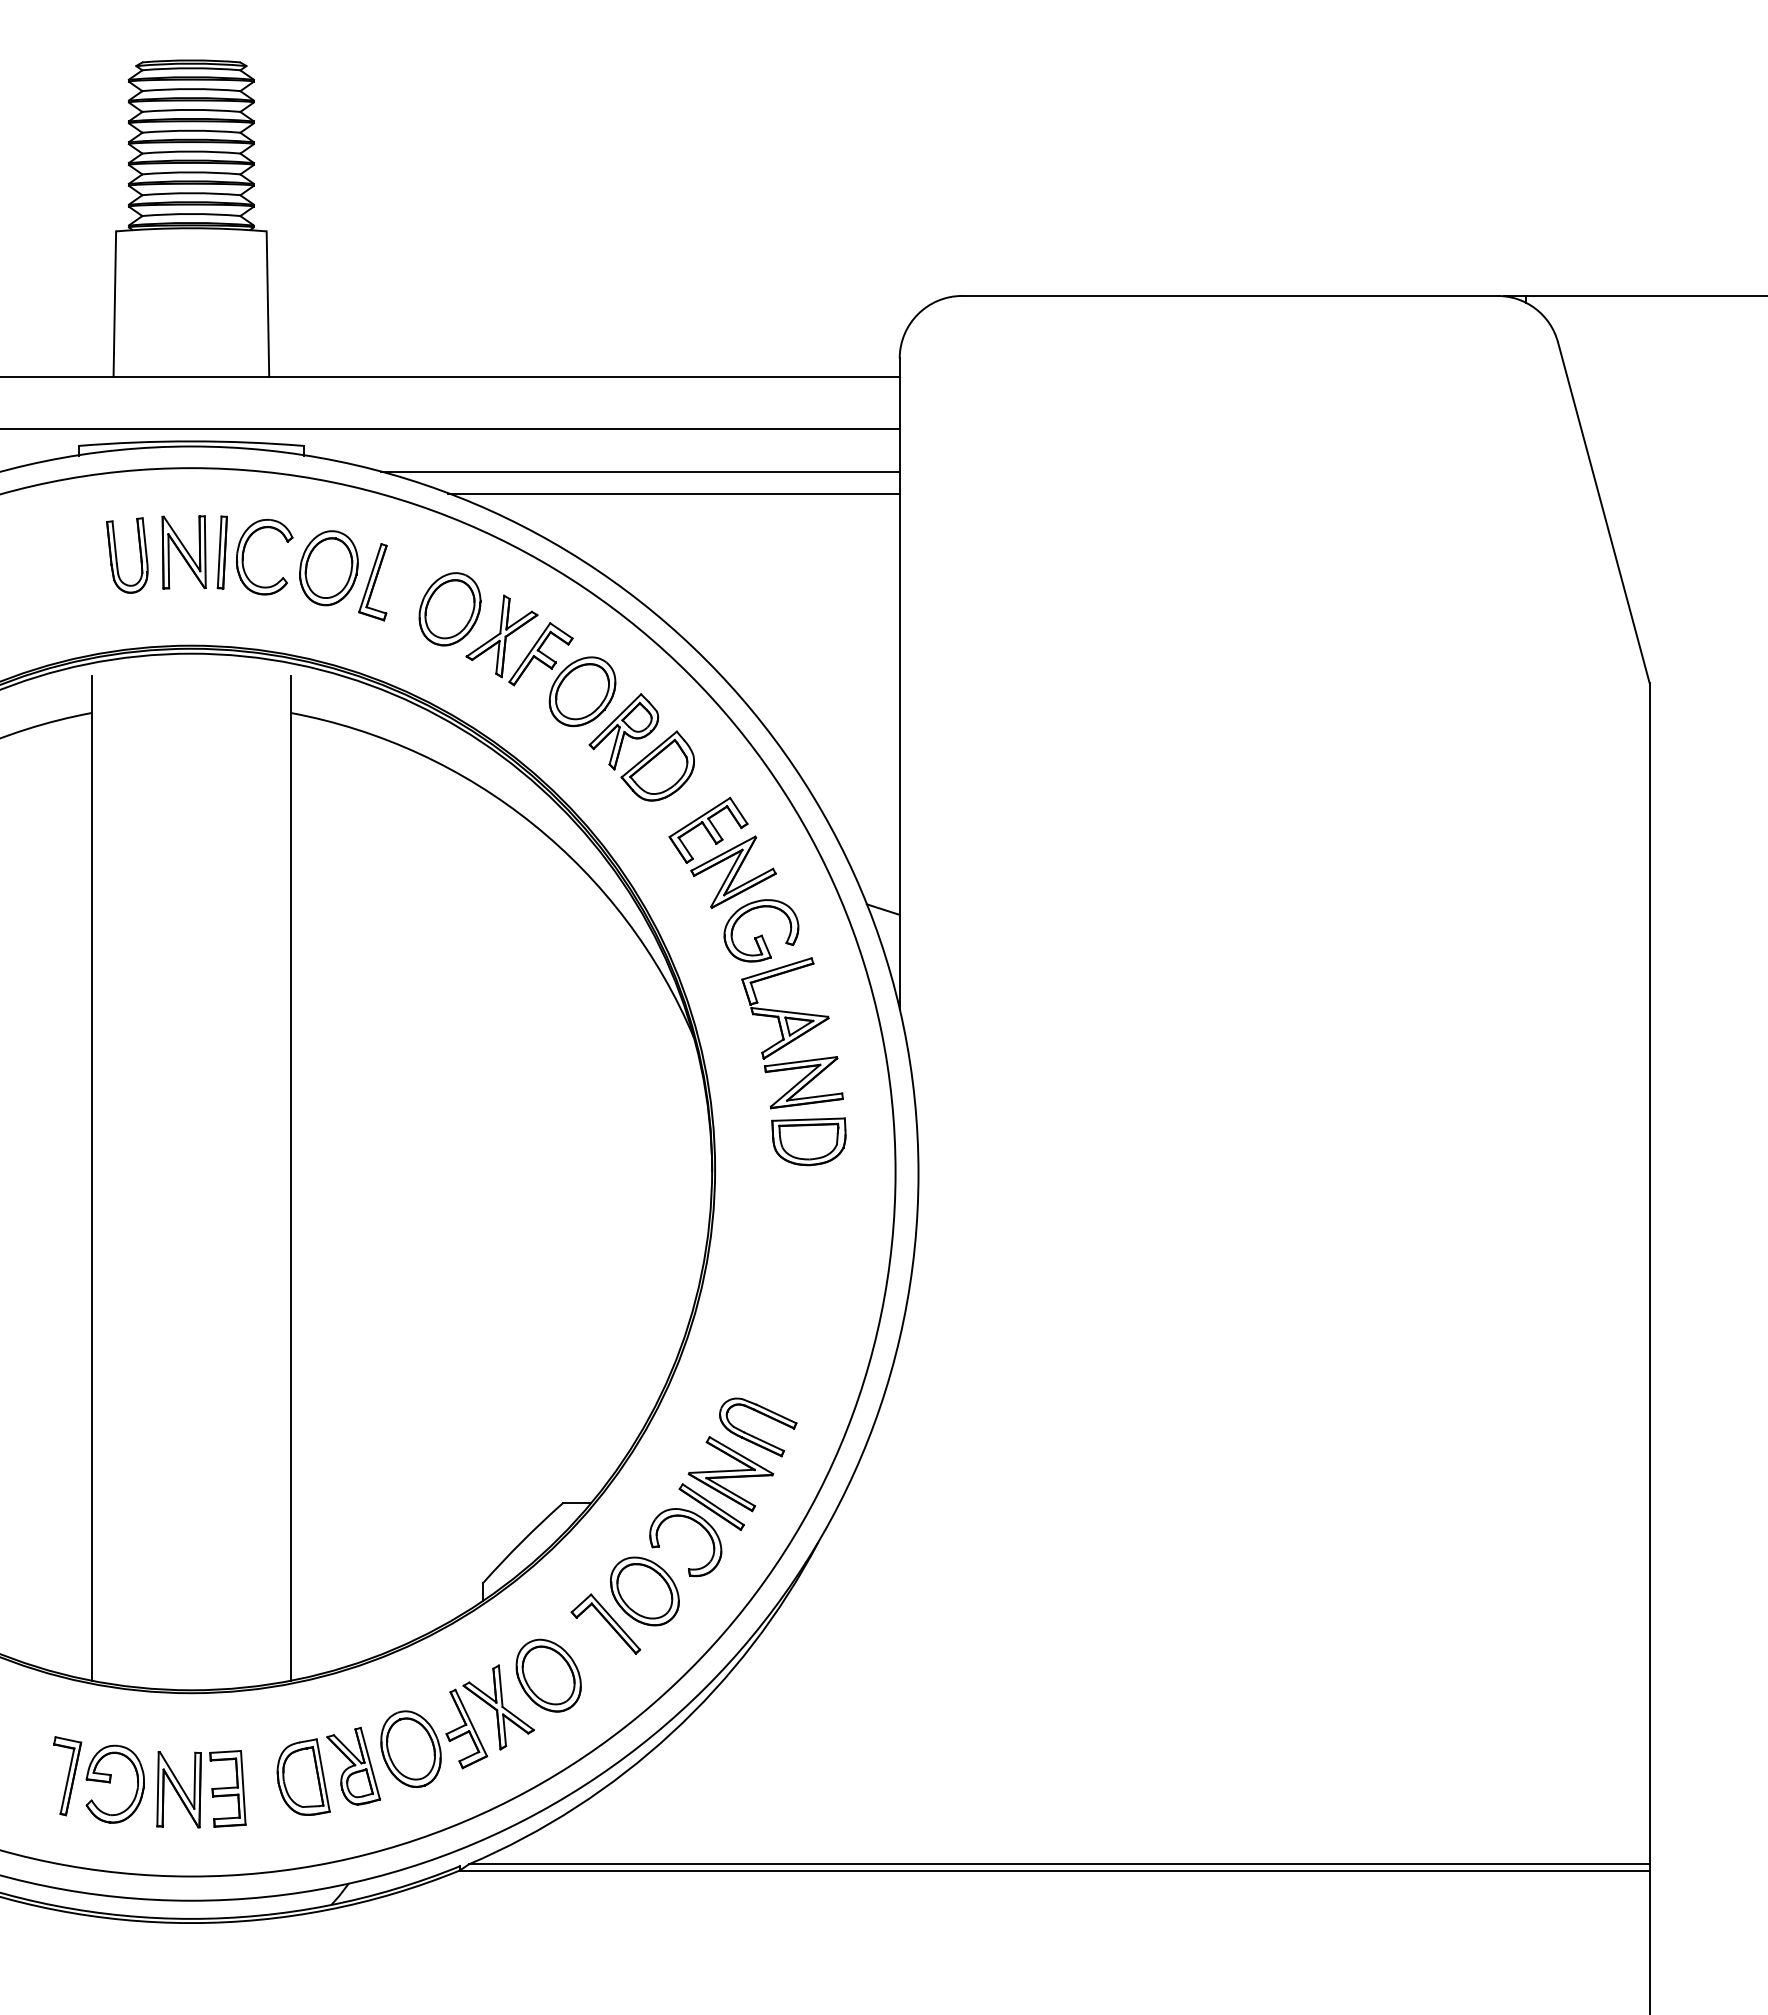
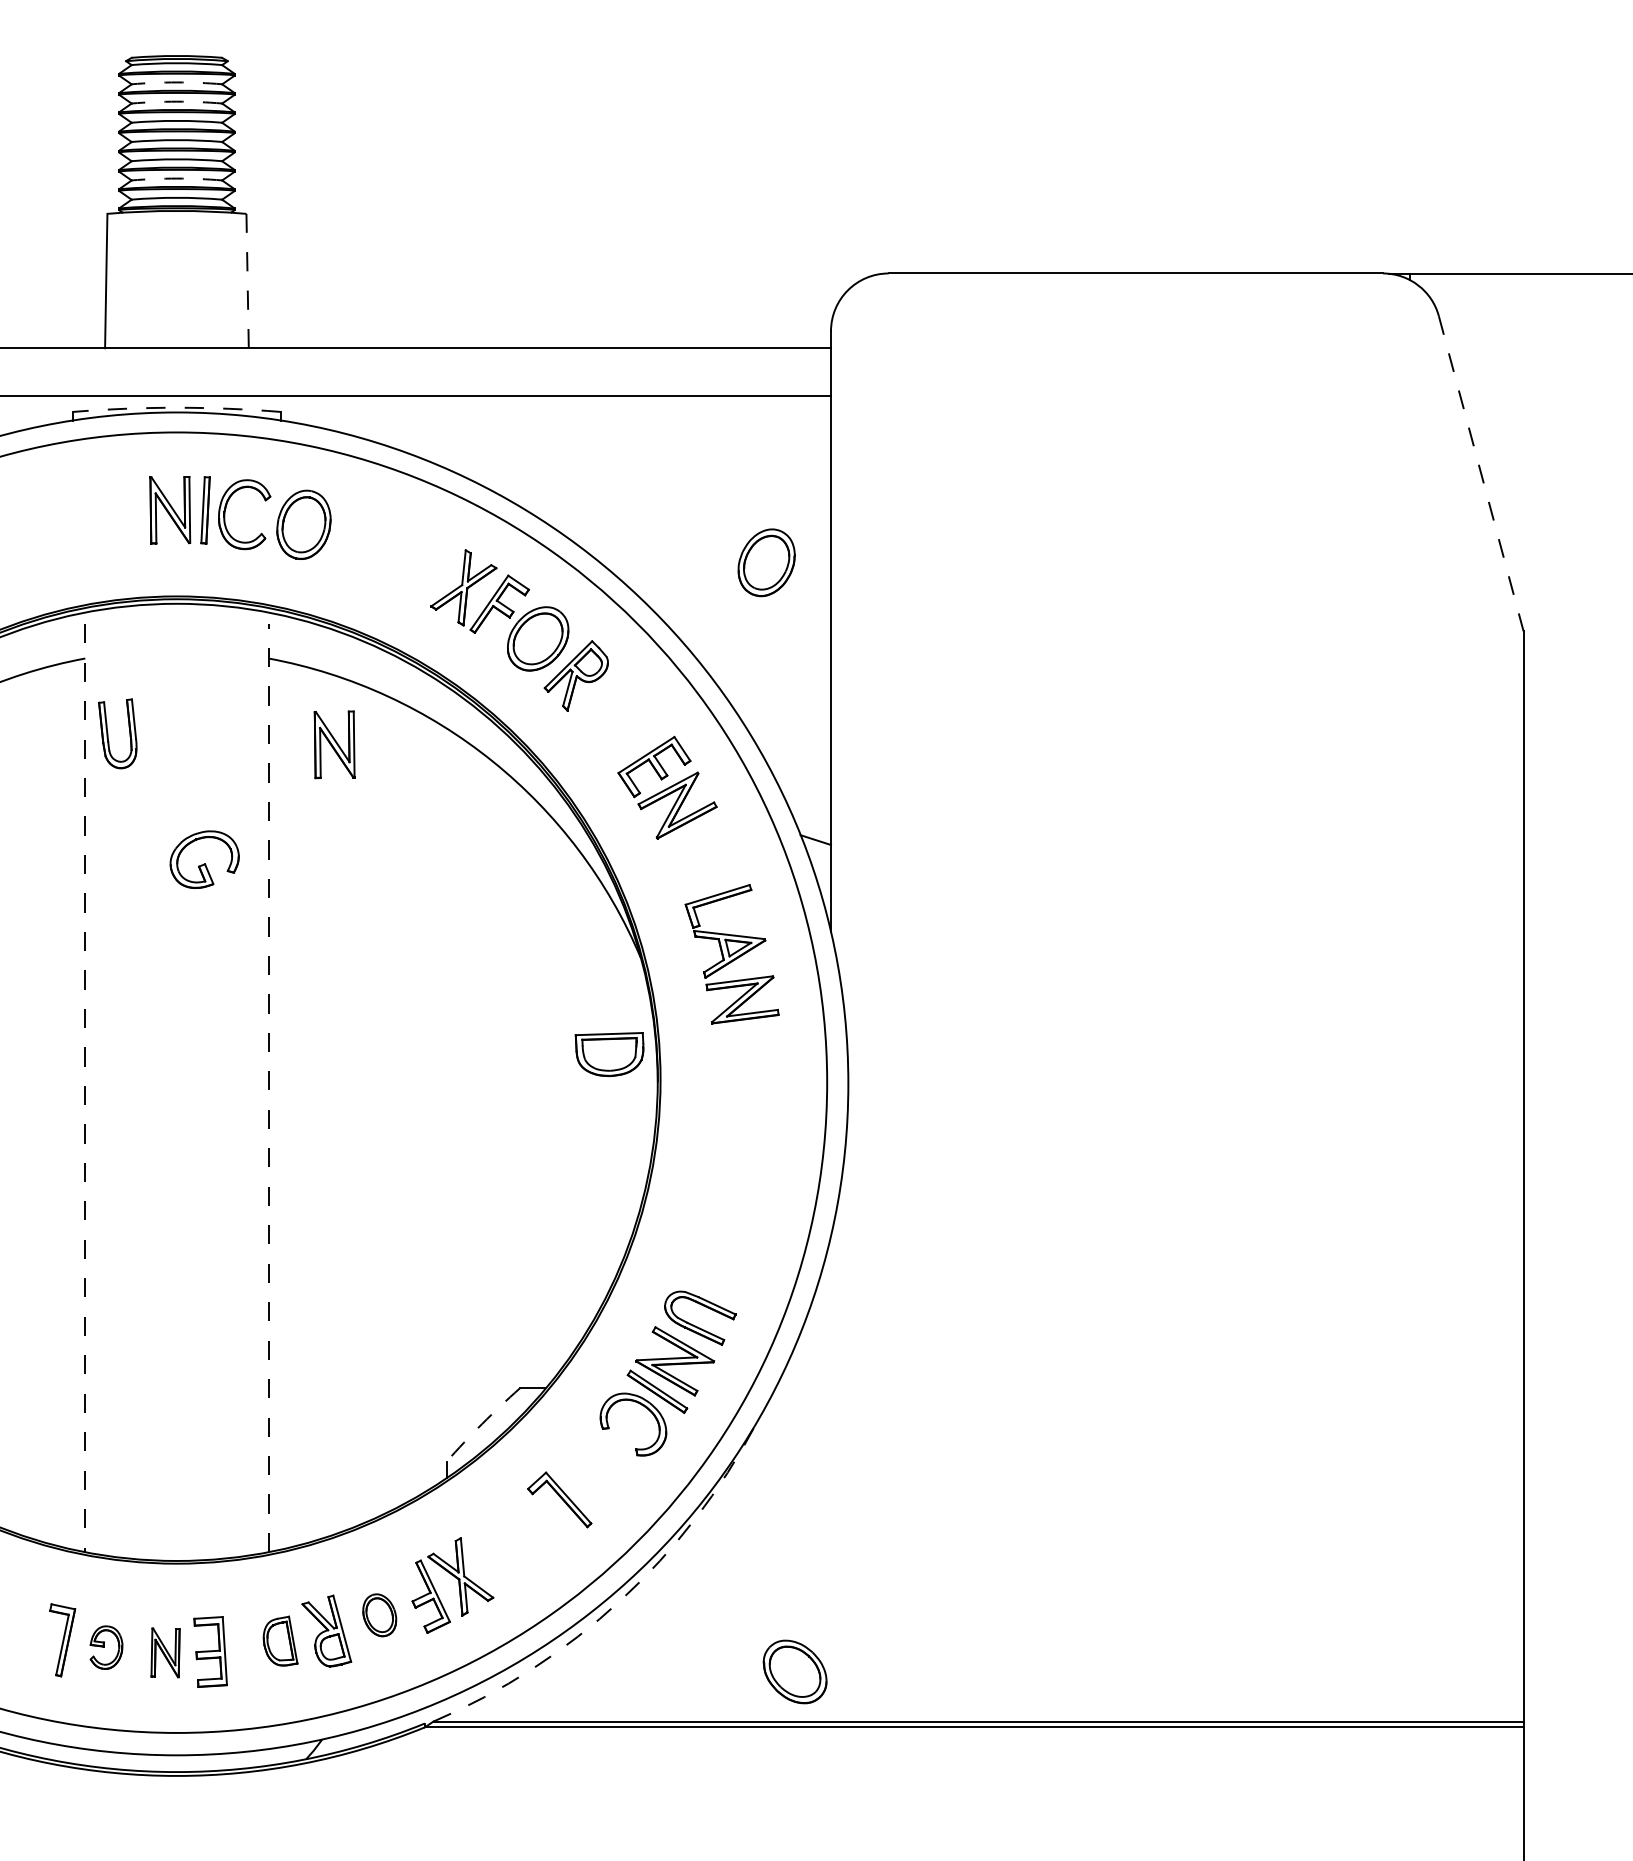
arc: (191, 89) -> (177, 82), solid -> dashed
arc: (191, 109) -> (177, 101), solid -> dashed
arc: (191, 193) -> (177, 178), solid -> dashed
line: (267, 304) -> (247, 281), solid -> dashed
arc: (191, 441) -> (177, 407), solid -> dashed
line: (640, 472) -> (591, 436), removed
line: (673, 493) -> (622, 455), removed
line: (1603, 512) -> (1480, 473), solid -> dashed
part: (117, 557) -> (108, 735), moved
part: (372, 582) -> (344, 538), removed
part: (449, 609) -> (766, 562), moved
part: (657, 765) -> (607, 707), removed
part: (361, 806) -> (334, 744), added
part: (761, 930) -> (204, 859), moved
part: (808, 1141) -> (609, 1054), moved
line: (92, 1178) -> (85, 1088), solid -> dashed
line: (290, 1178) -> (268, 1088), solid -> dashed
arc: (521, 1541) -> (481, 1423), solid -> dashed
part: (644, 1591) -> (794, 1671), moved
part: (548, 1675) -> (506, 1547), removed
arc: (671, 1733) -> (620, 1600), solid -> dashed
part: (410, 1748) -> (379, 1614), size x0.6
part: (303, 1776) -> (280, 1640), size x0.7
part: (114, 1783) -> (105, 1647), size x0.6
part: (178, 1789) -> (165, 1652), size x0.7

